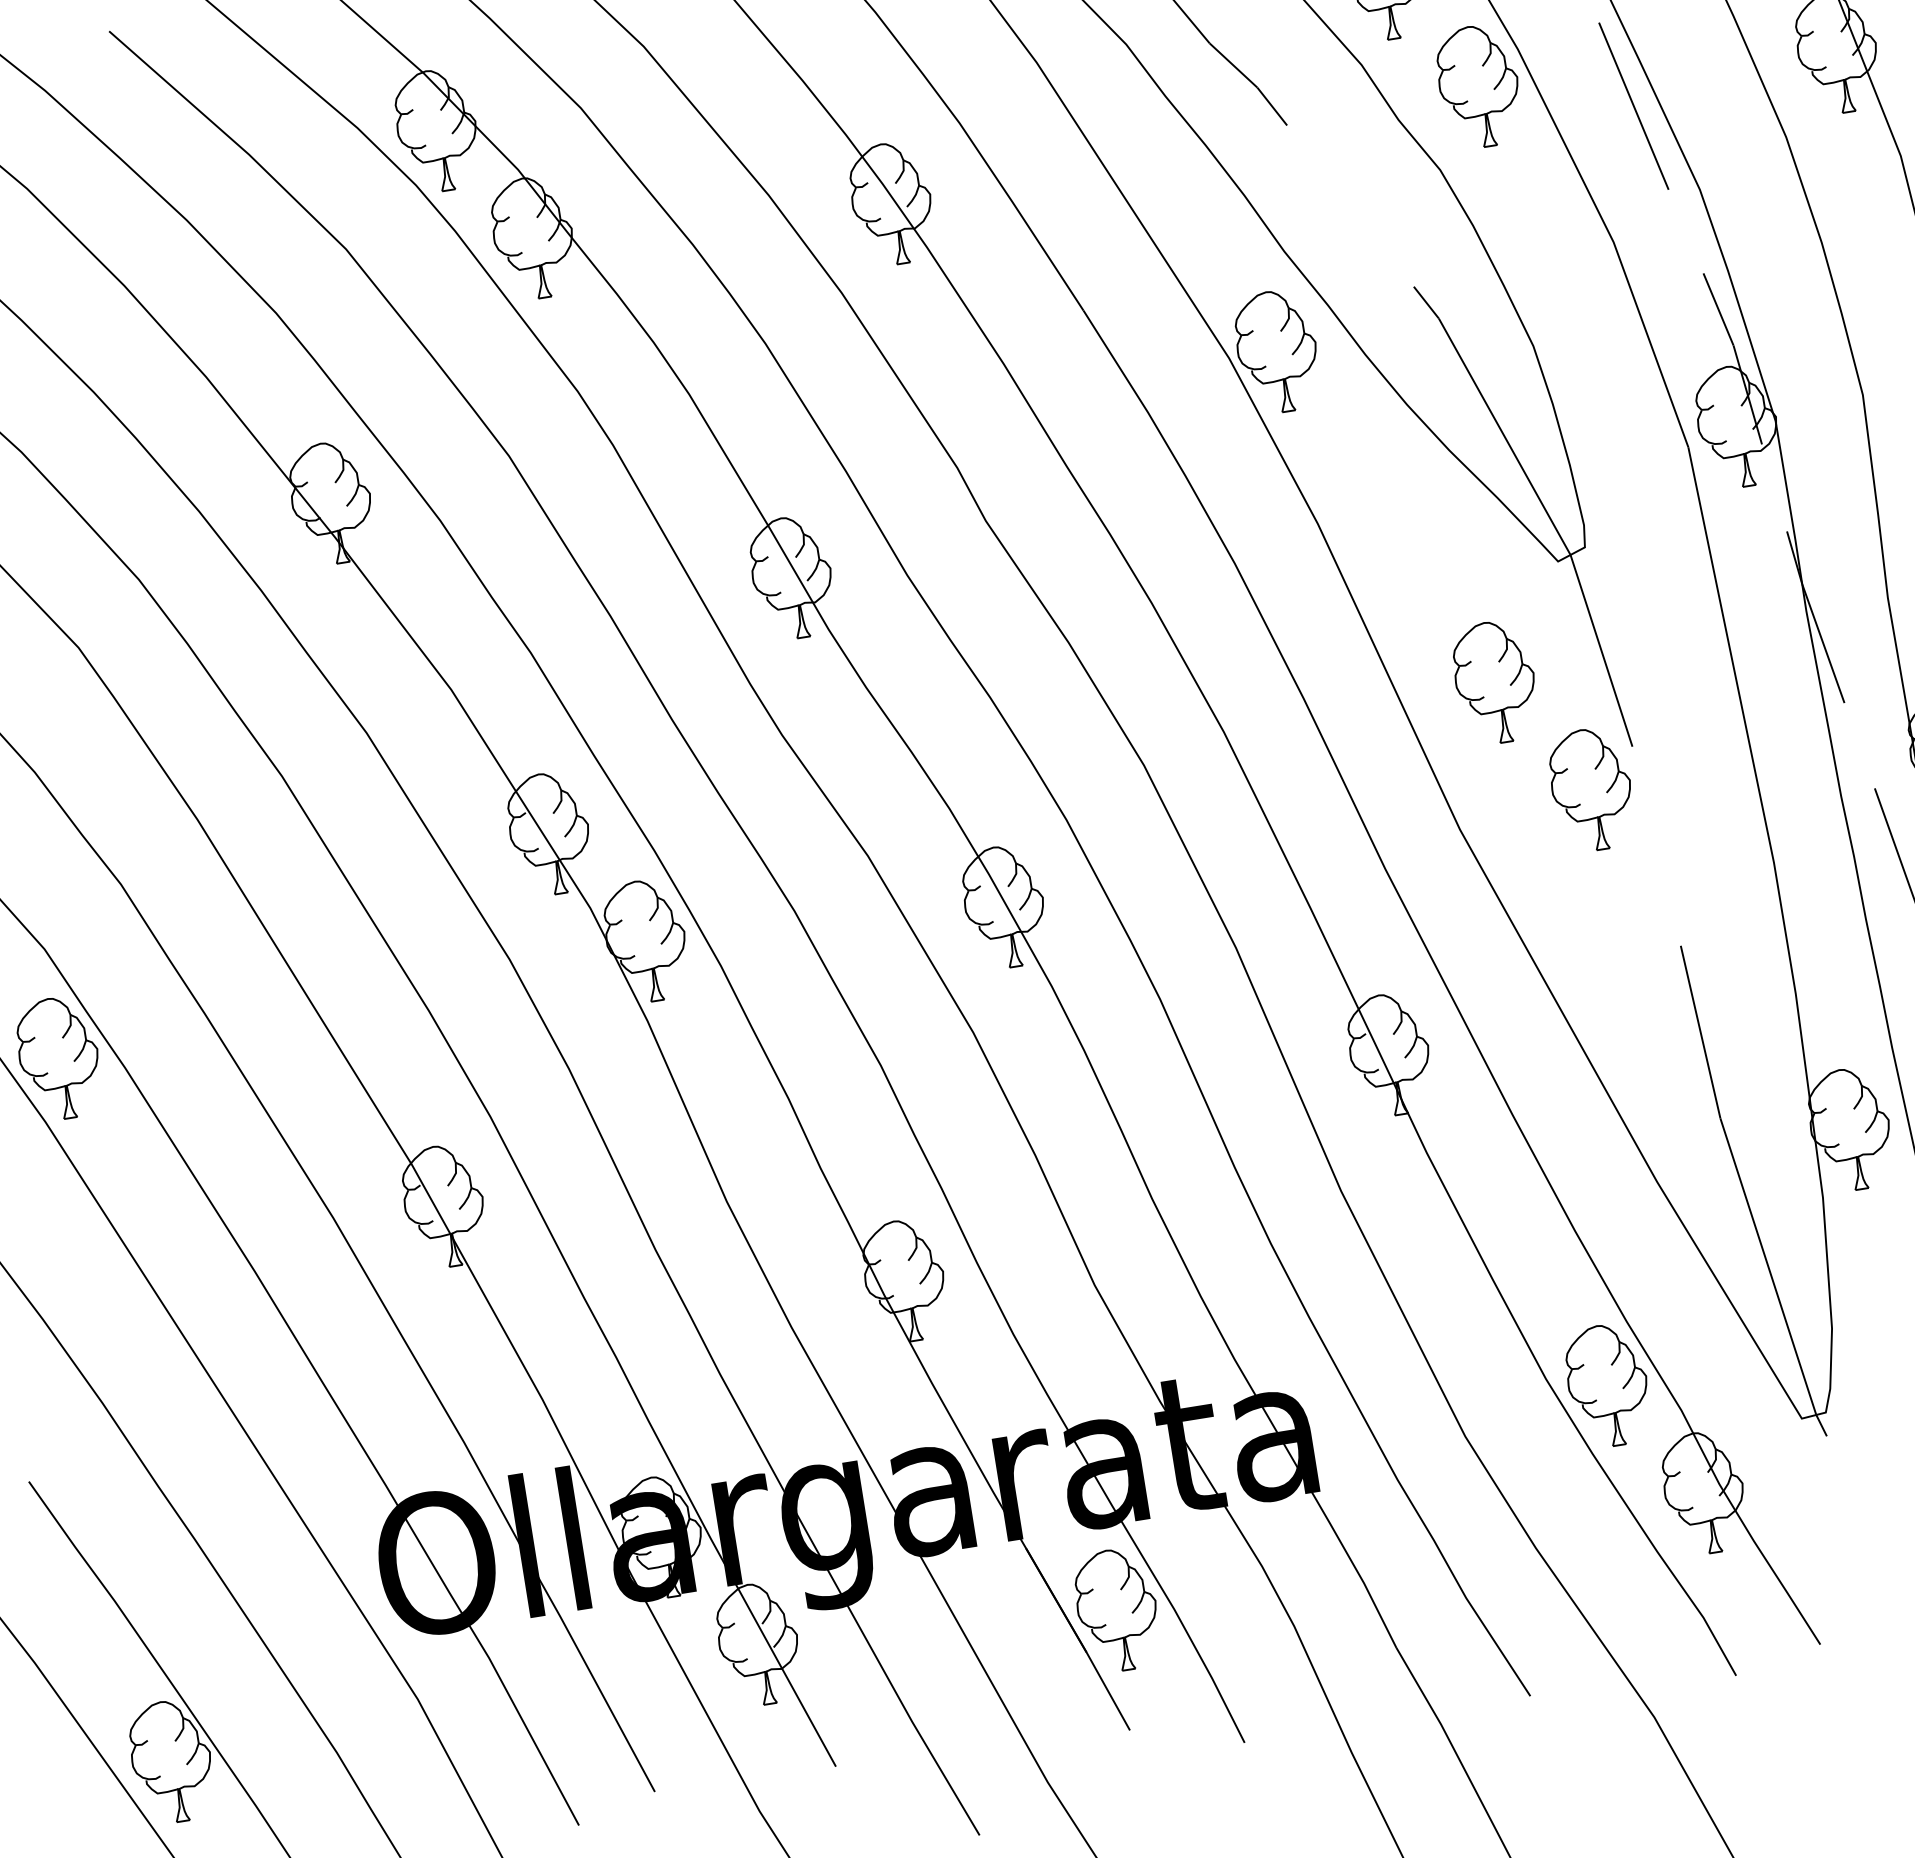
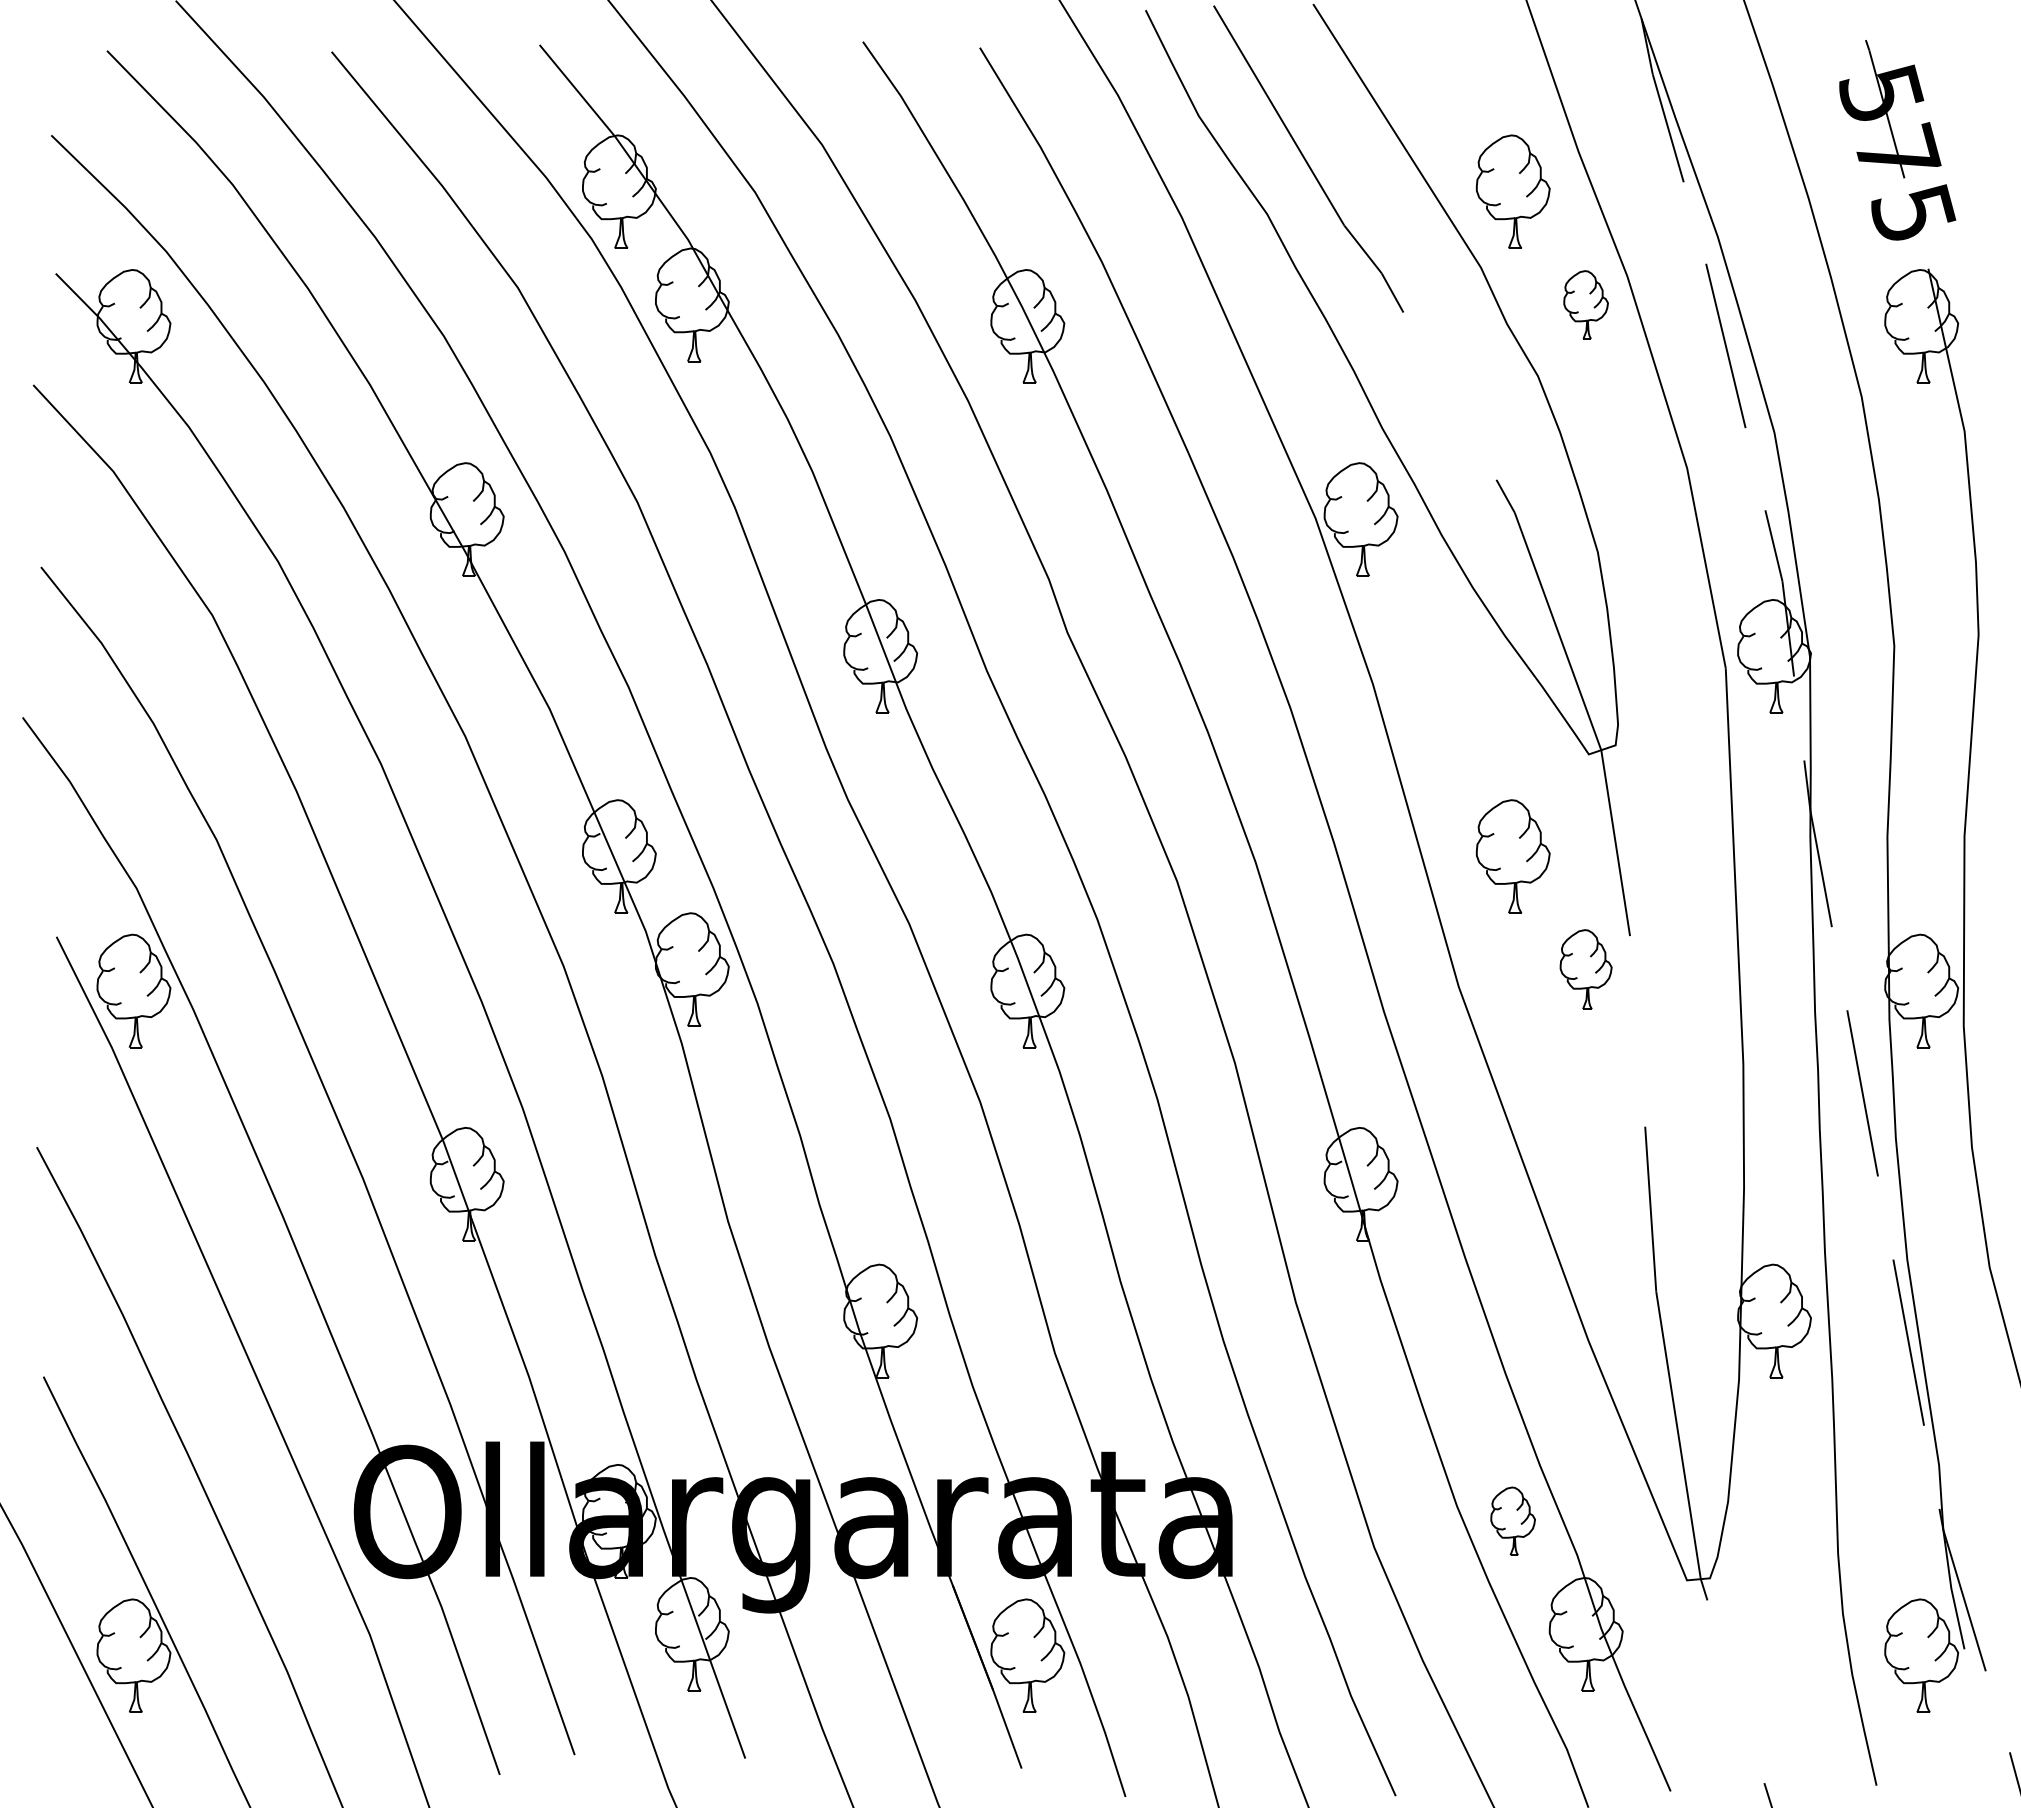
part: (1478, 86) -> (1585, 304), size x0.6
part: (1591, 789) -> (1585, 969), size x0.7
part: (1607, 1385) -> (1512, 1521), size x0.6

